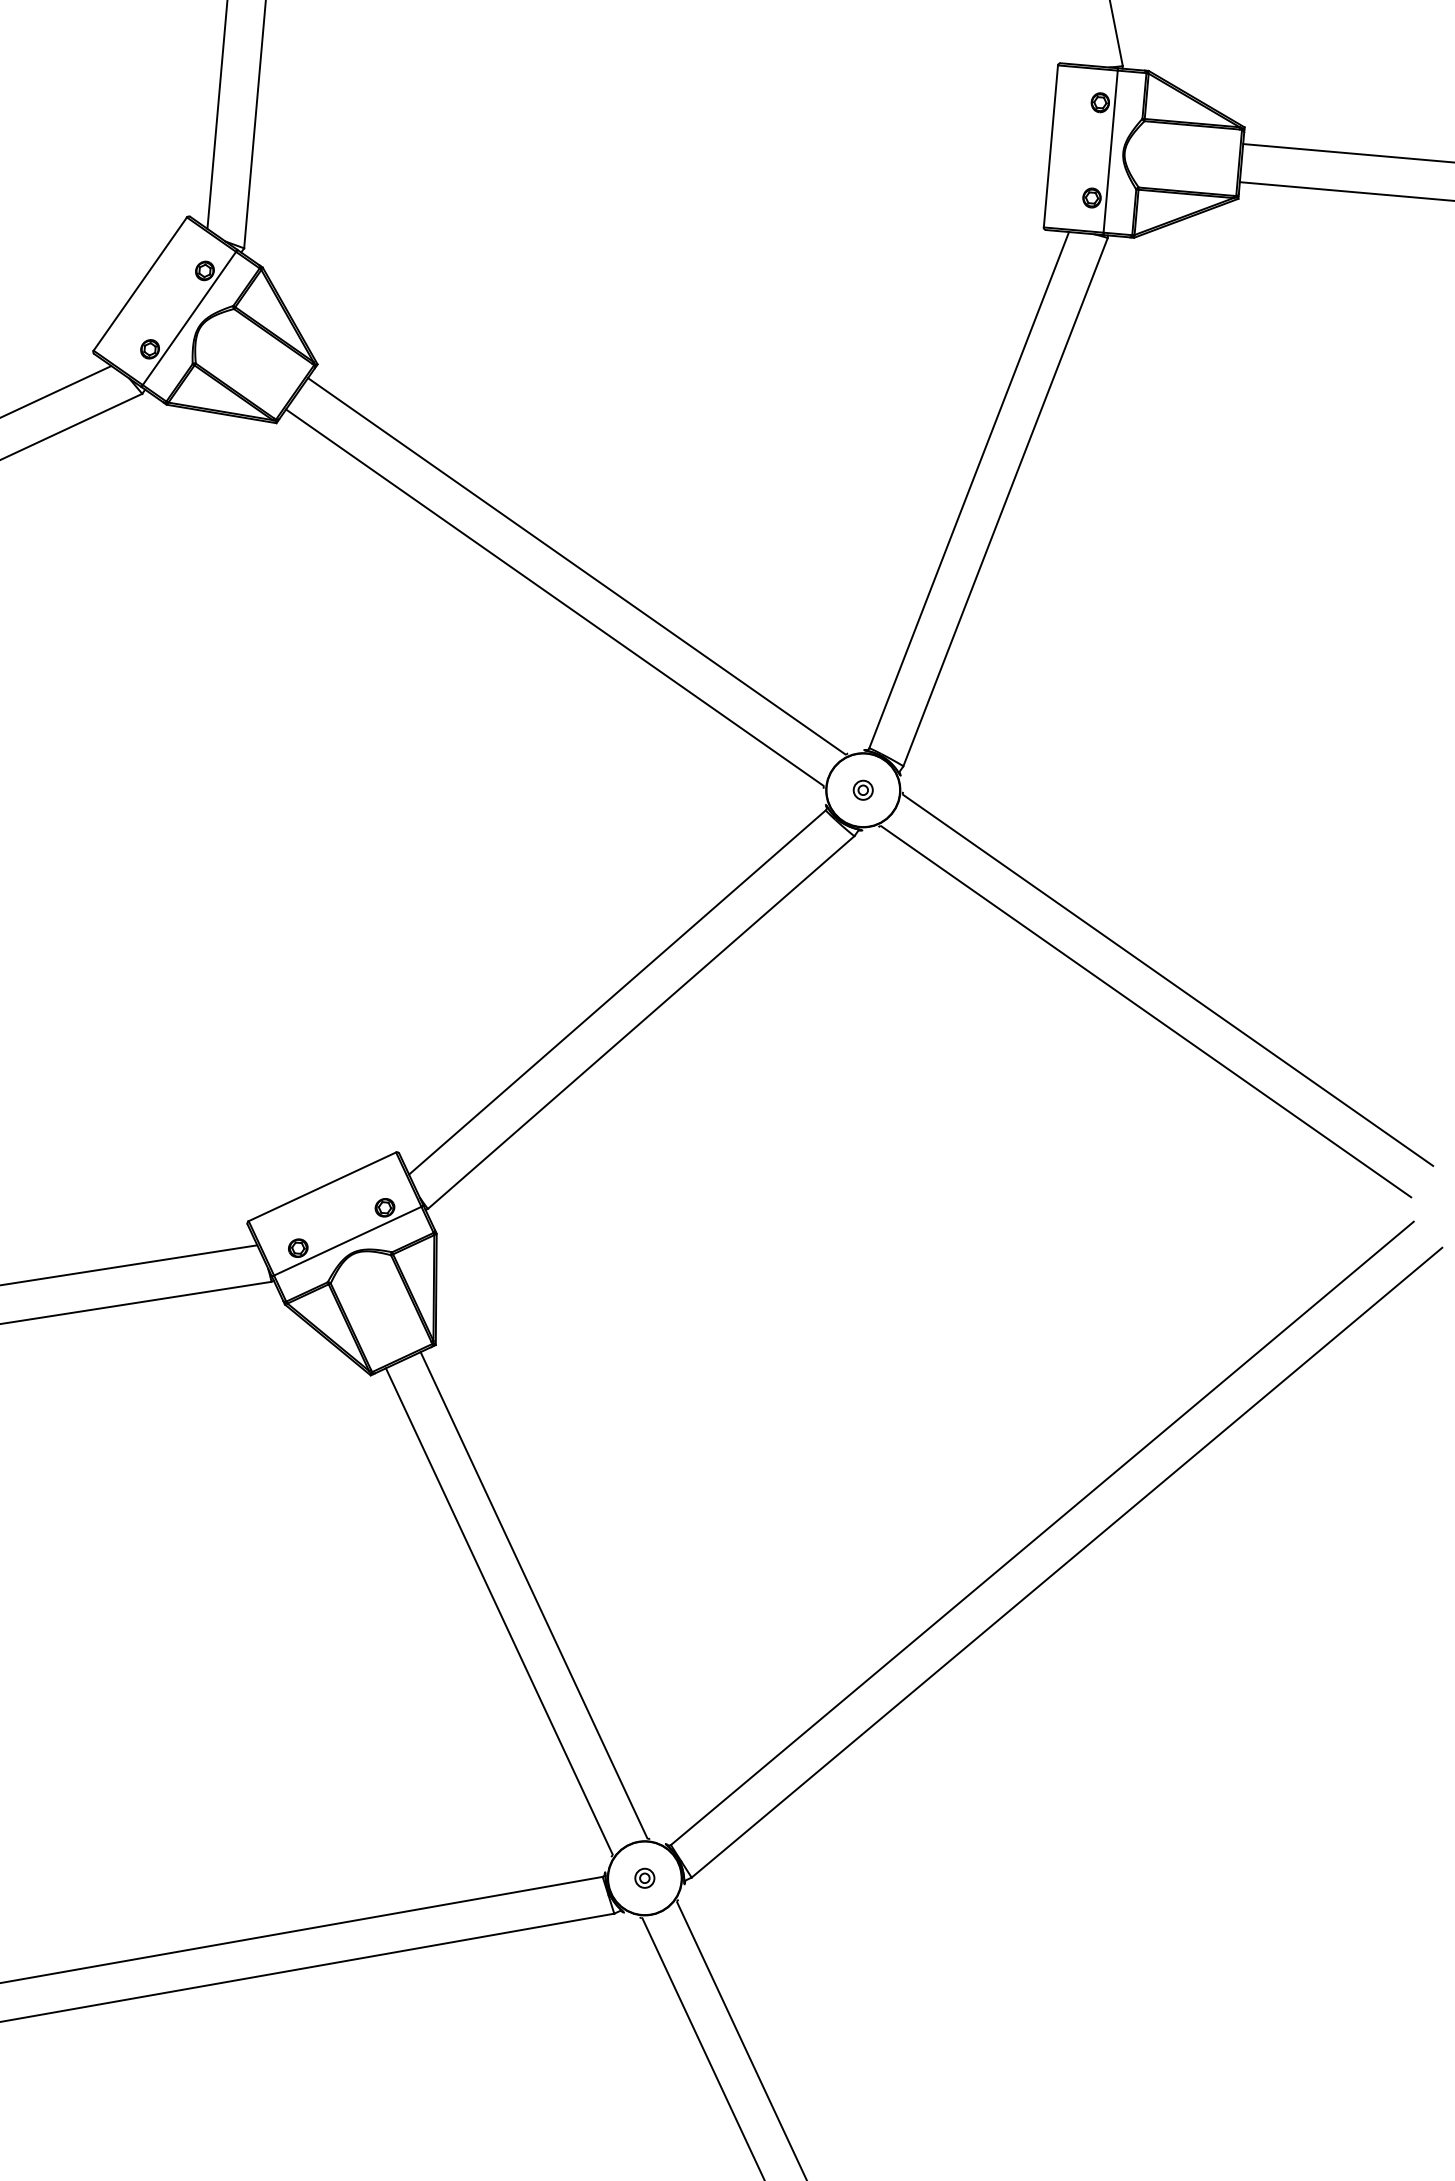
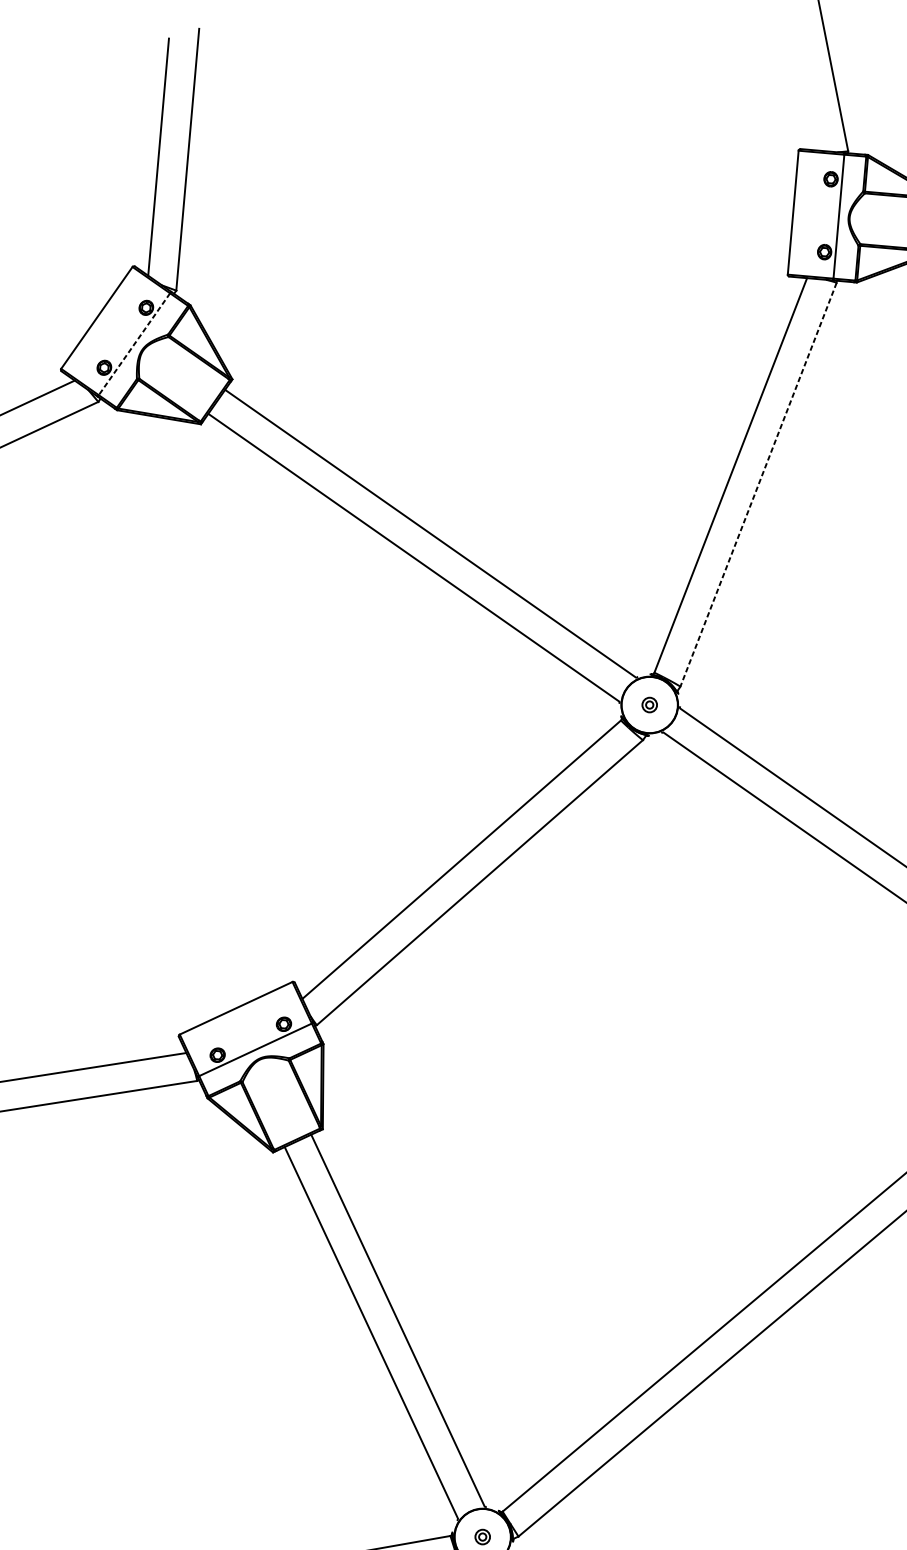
line: (189, 318) -> (134, 344), solid -> dashed
line: (1005, 502) -> (758, 484), solid -> dashed

